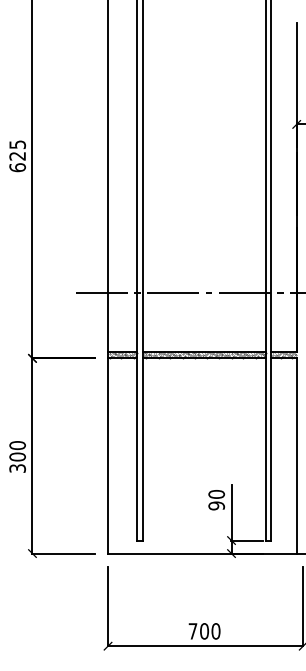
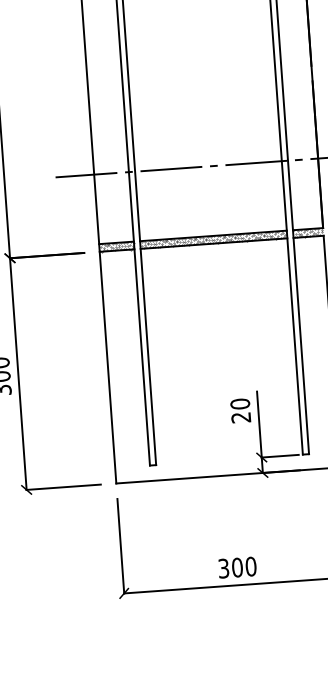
text: (216, 505) -> (240, 417), 90 -> 20
text: (192, 631) -> (223, 568), 700 -> 300

